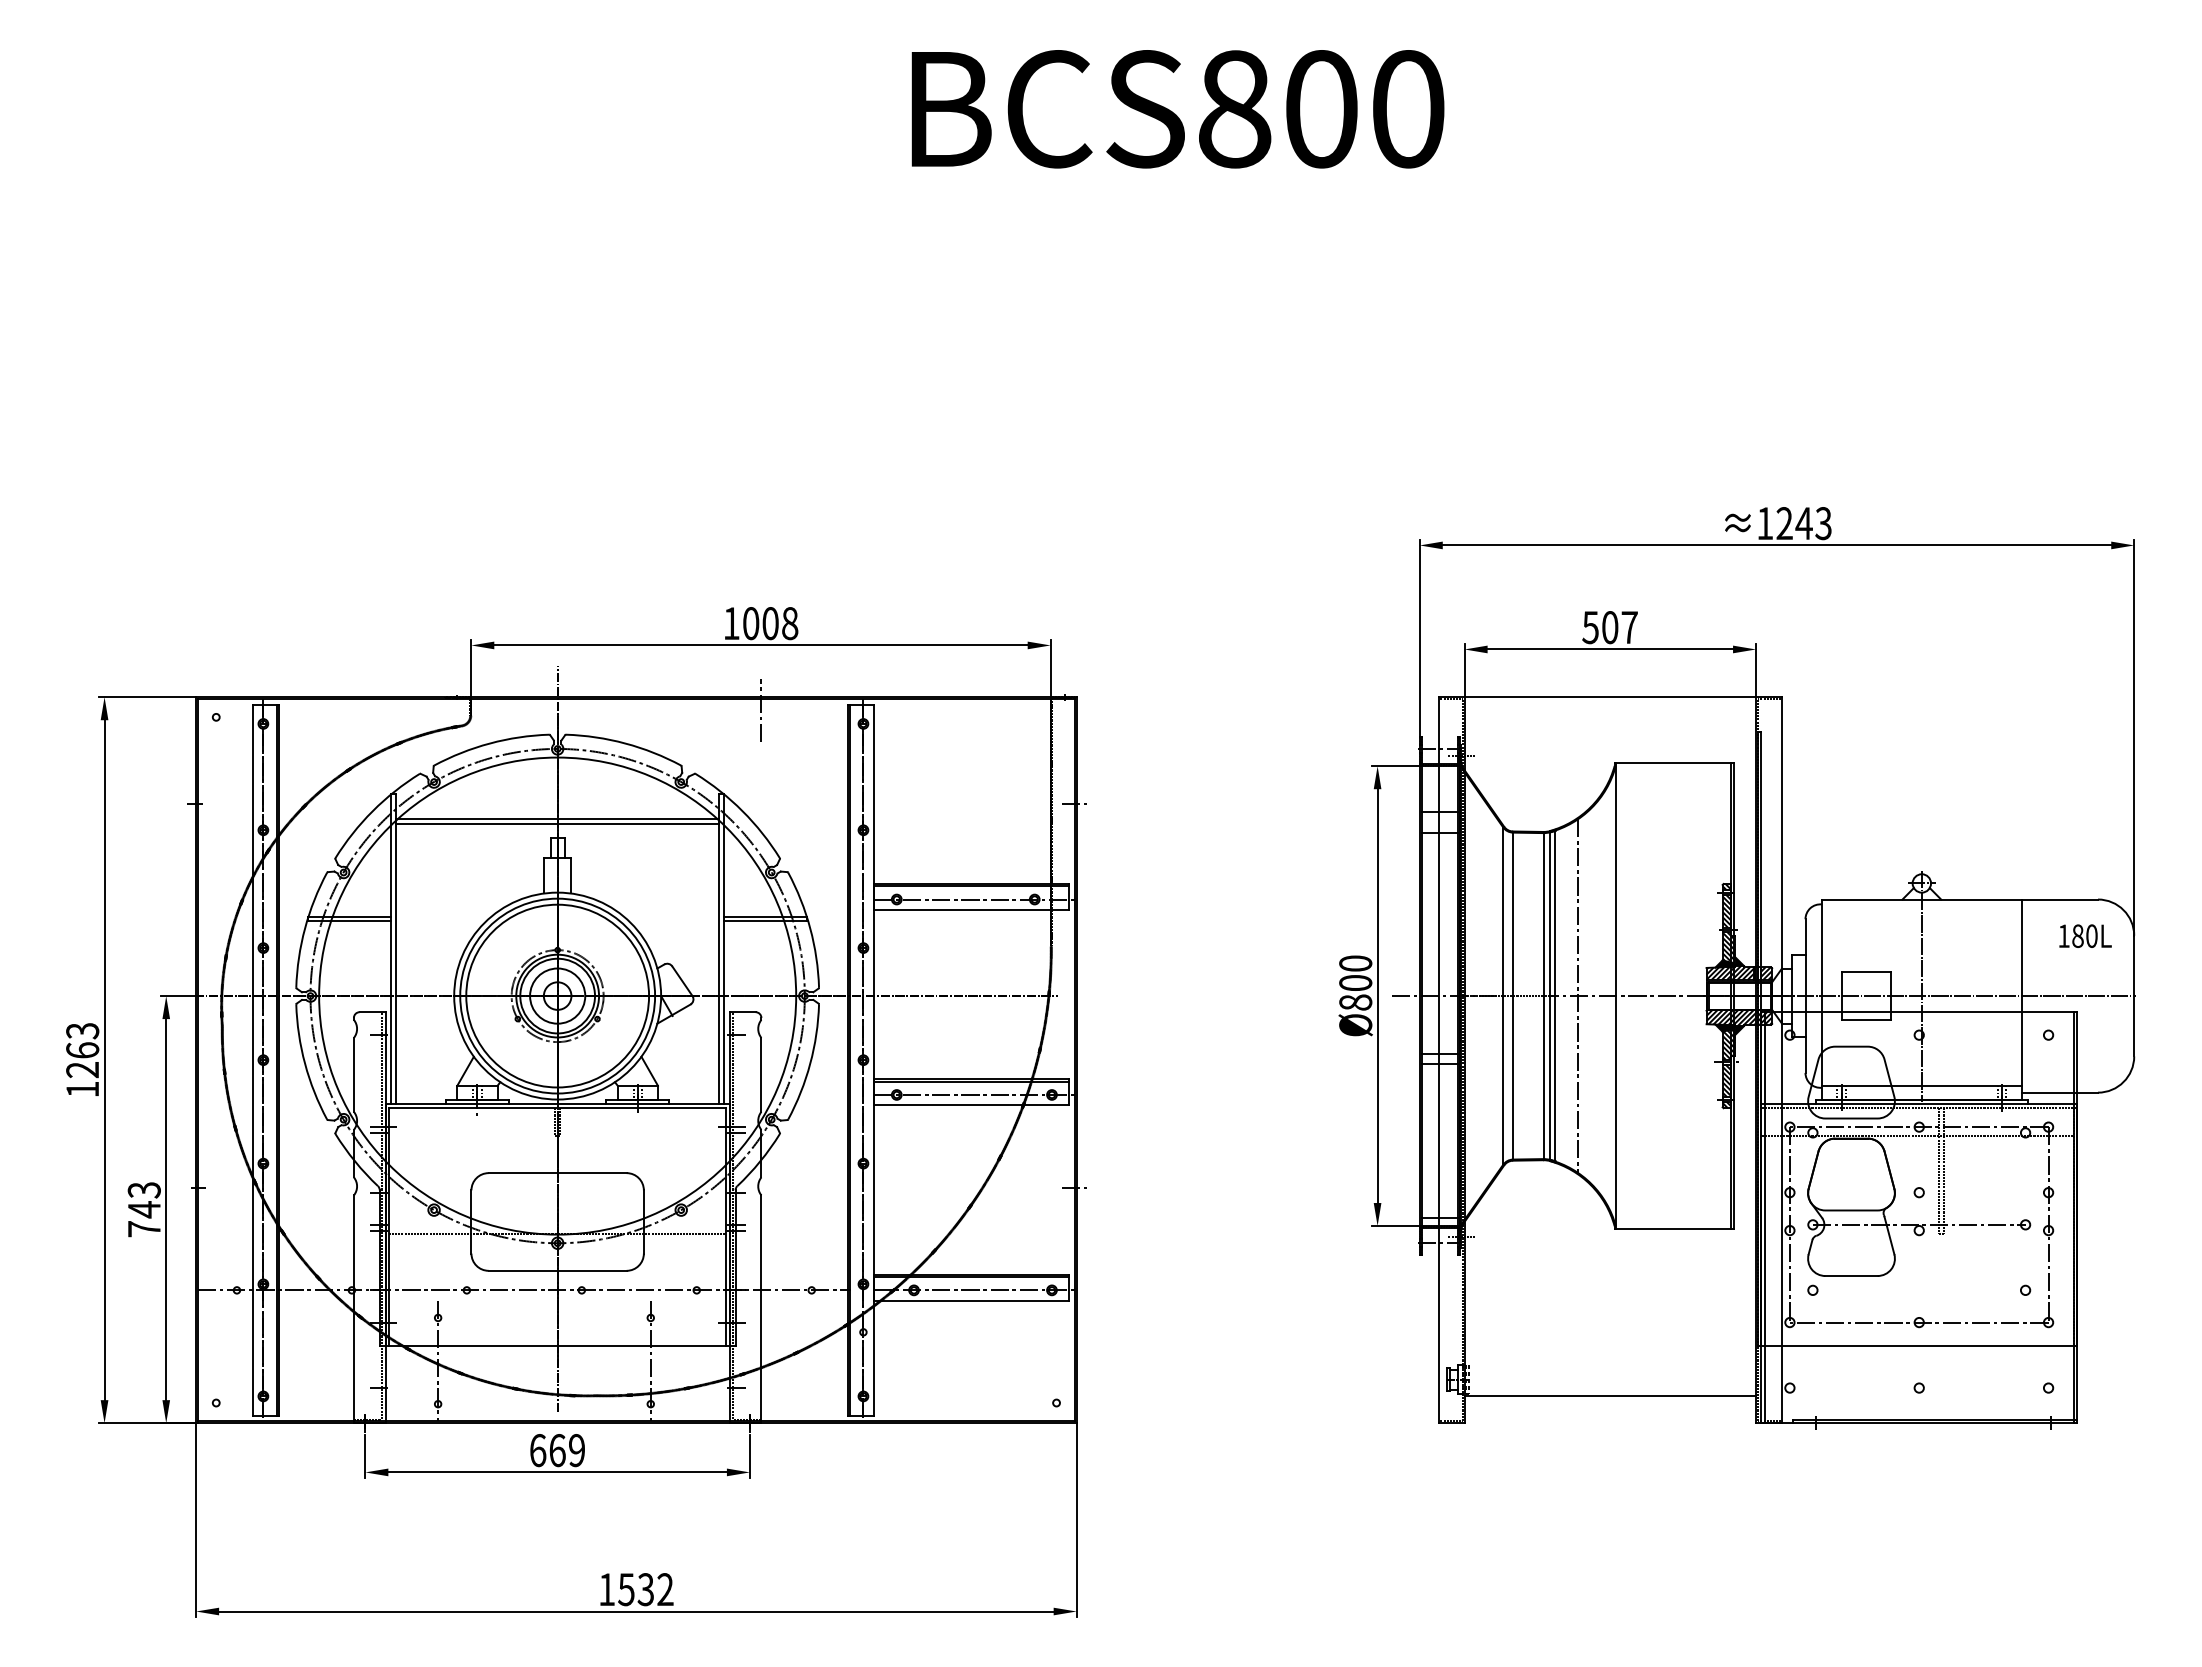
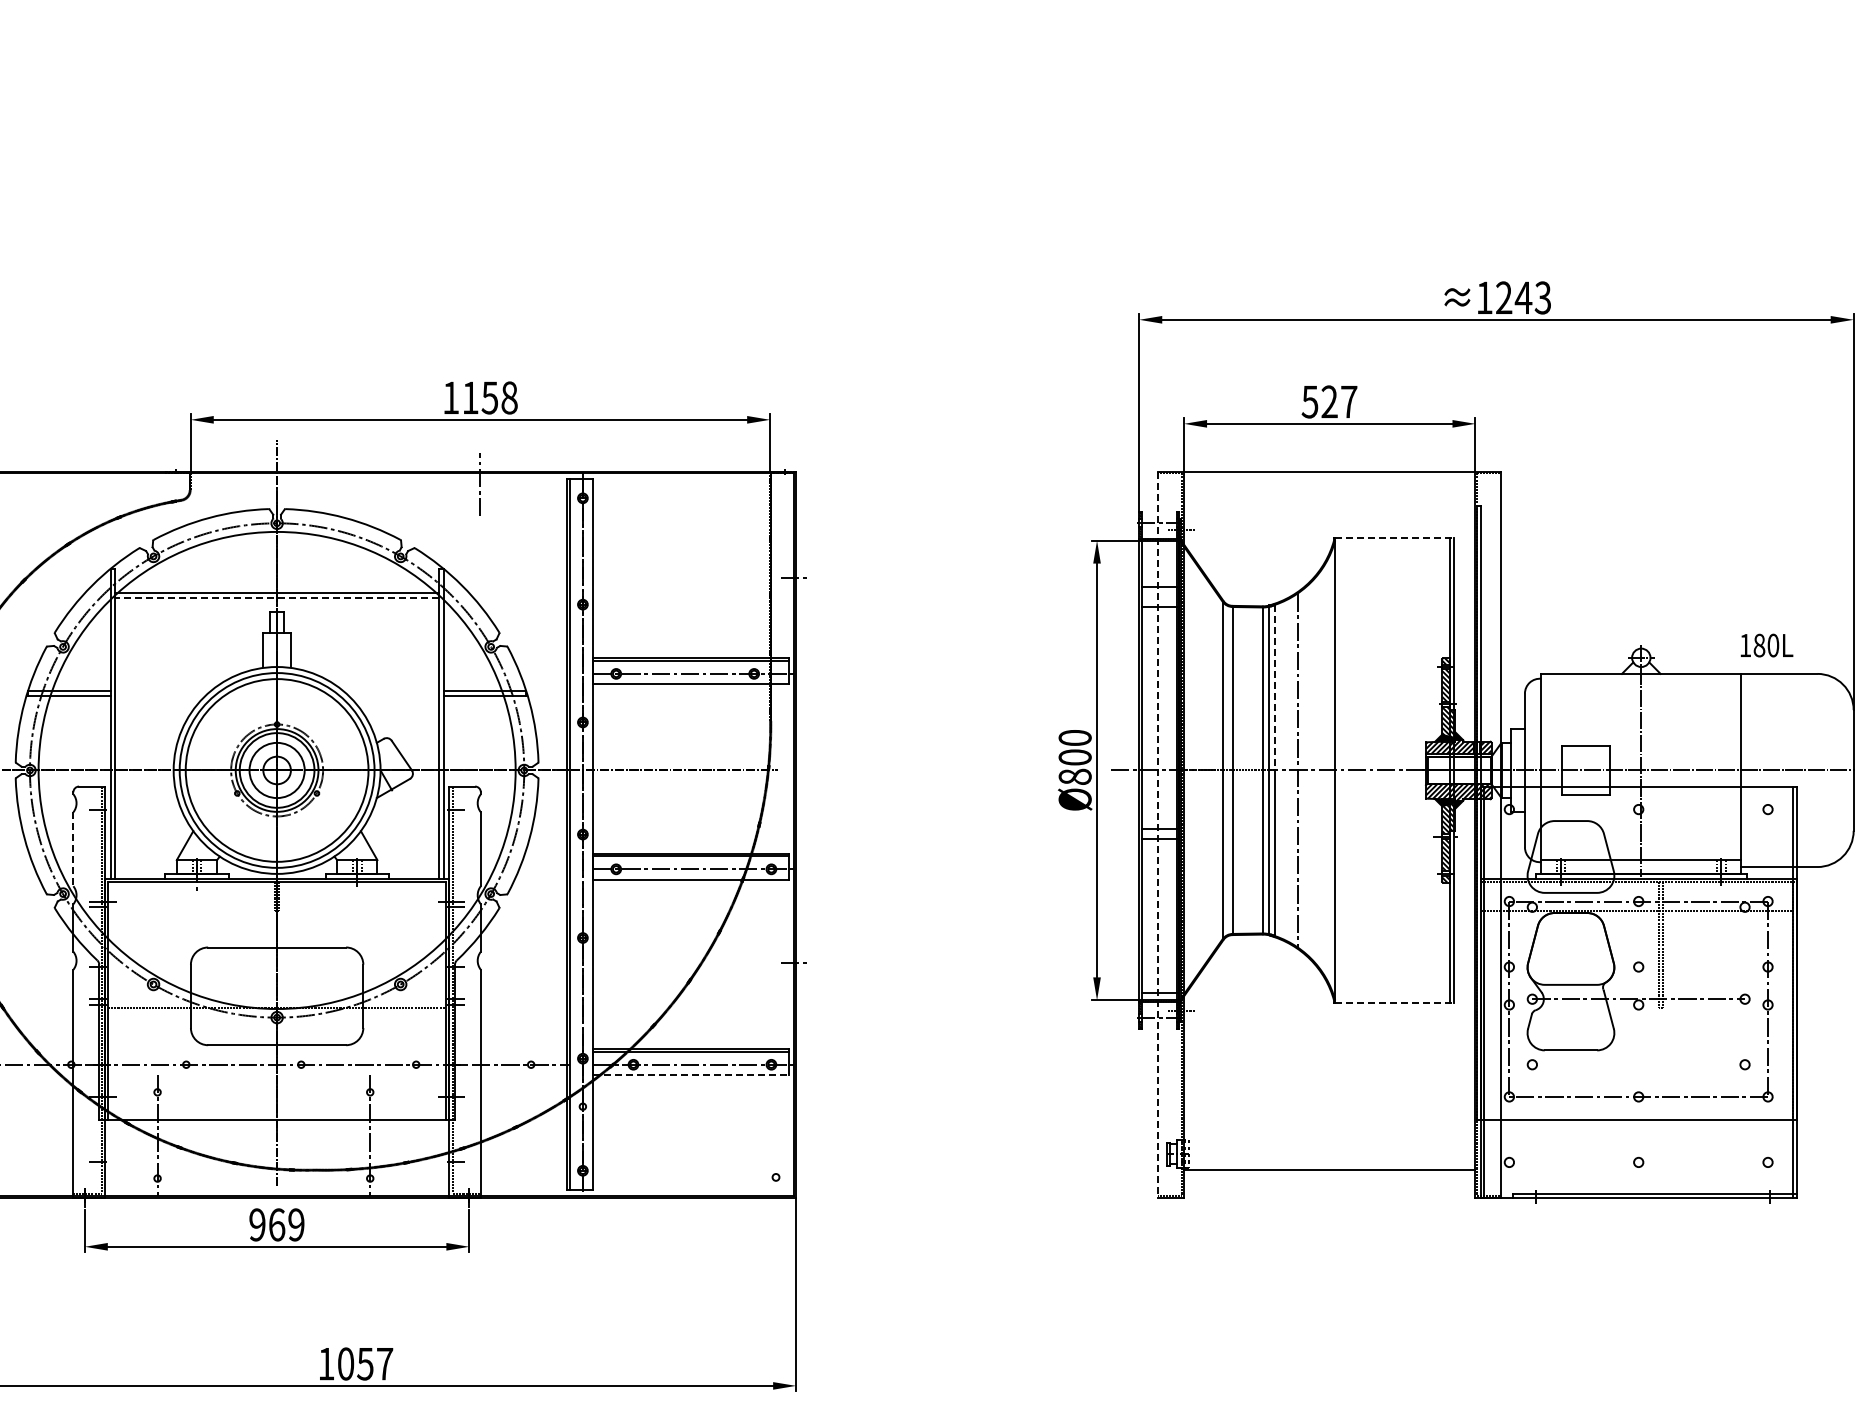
text: (760, 623) -> (479, 397), 1008 -> 1158
text: (1610, 627) -> (1329, 401), 507 -> 527
line: (1675, 763) -> (1394, 537), solid -> dashed
line: (557, 823) -> (276, 597), solid -> dashed
line: (1555, 913) -> (1274, 687), solid -> dashed
text: (2085, 935) -> (1766, 644), moved
line: (1438, 1060) -> (1157, 834), solid -> dashed
line: (353, 1074) -> (72, 848), solid -> dashed
line: (1675, 1228) -> (1394, 1002), solid -> dashed
line: (971, 1300) -> (690, 1074), solid -> dashed
text: (538, 1450) -> (257, 1224), 669 -> 969
text: (645, 1589) -> (364, 1363), 1532 -> 1057

